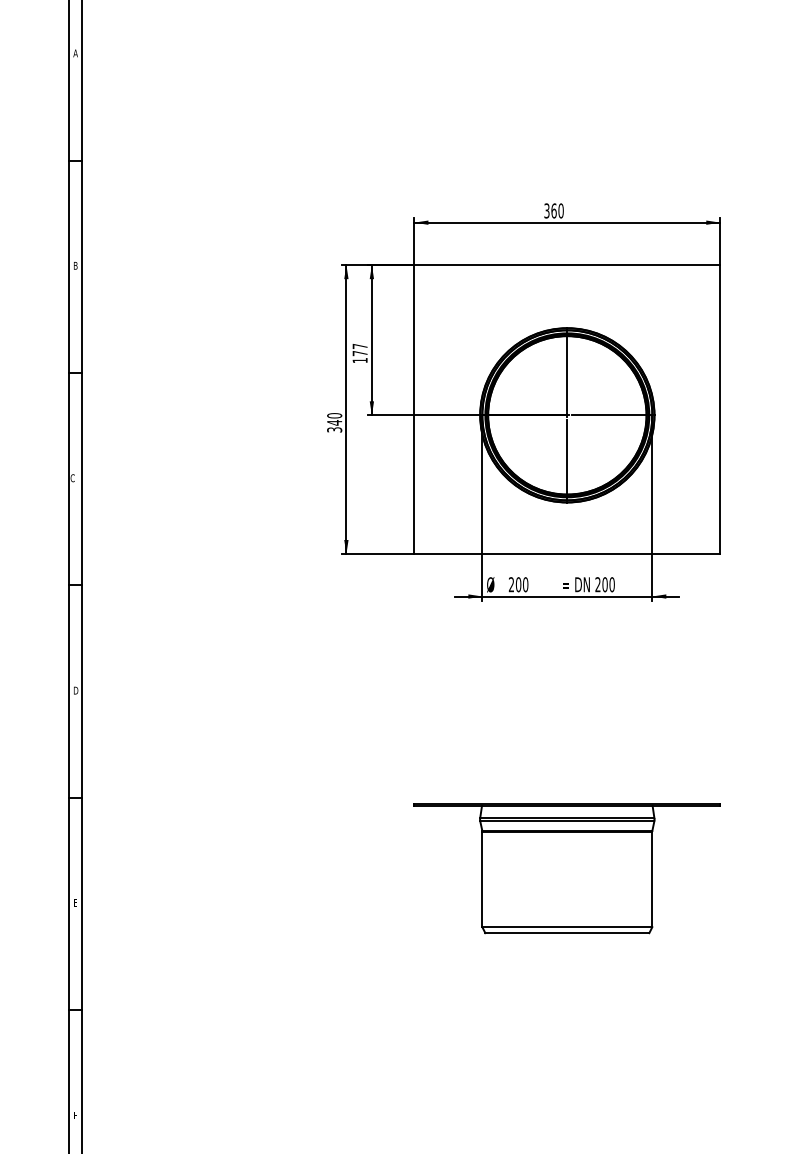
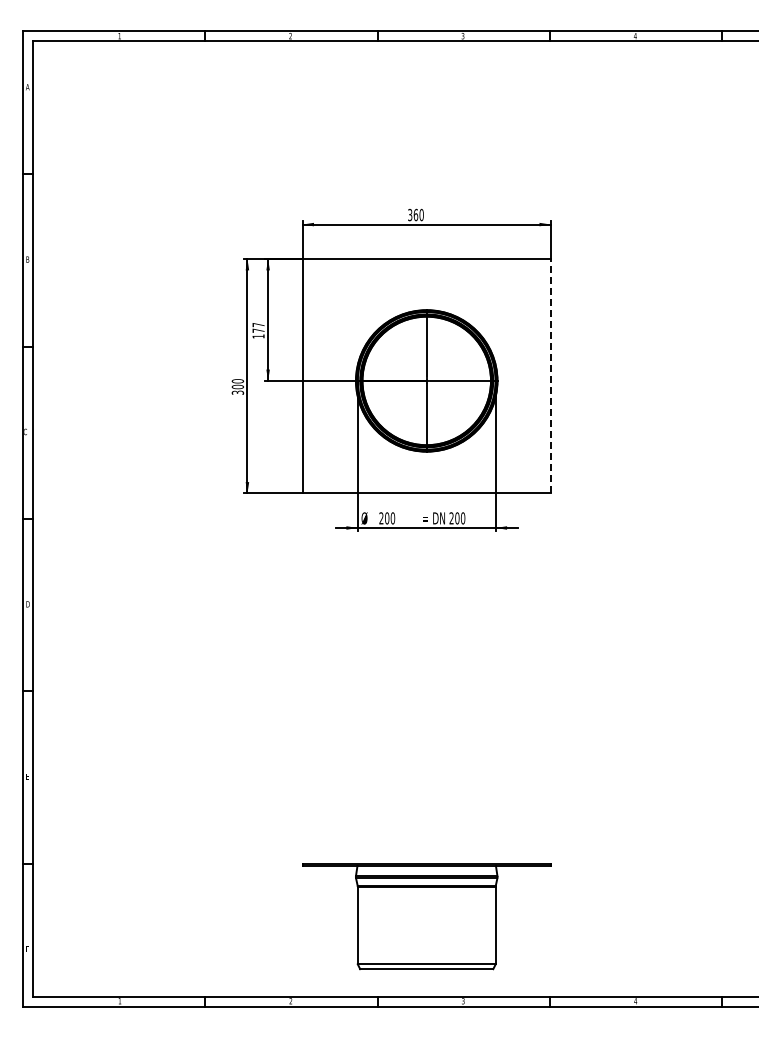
line: (719, 408) -> (550, 375), solid -> dashed
text: (334, 422) -> (237, 386), 340 -> 300
part: (567, 868) -> (426, 916), moved

